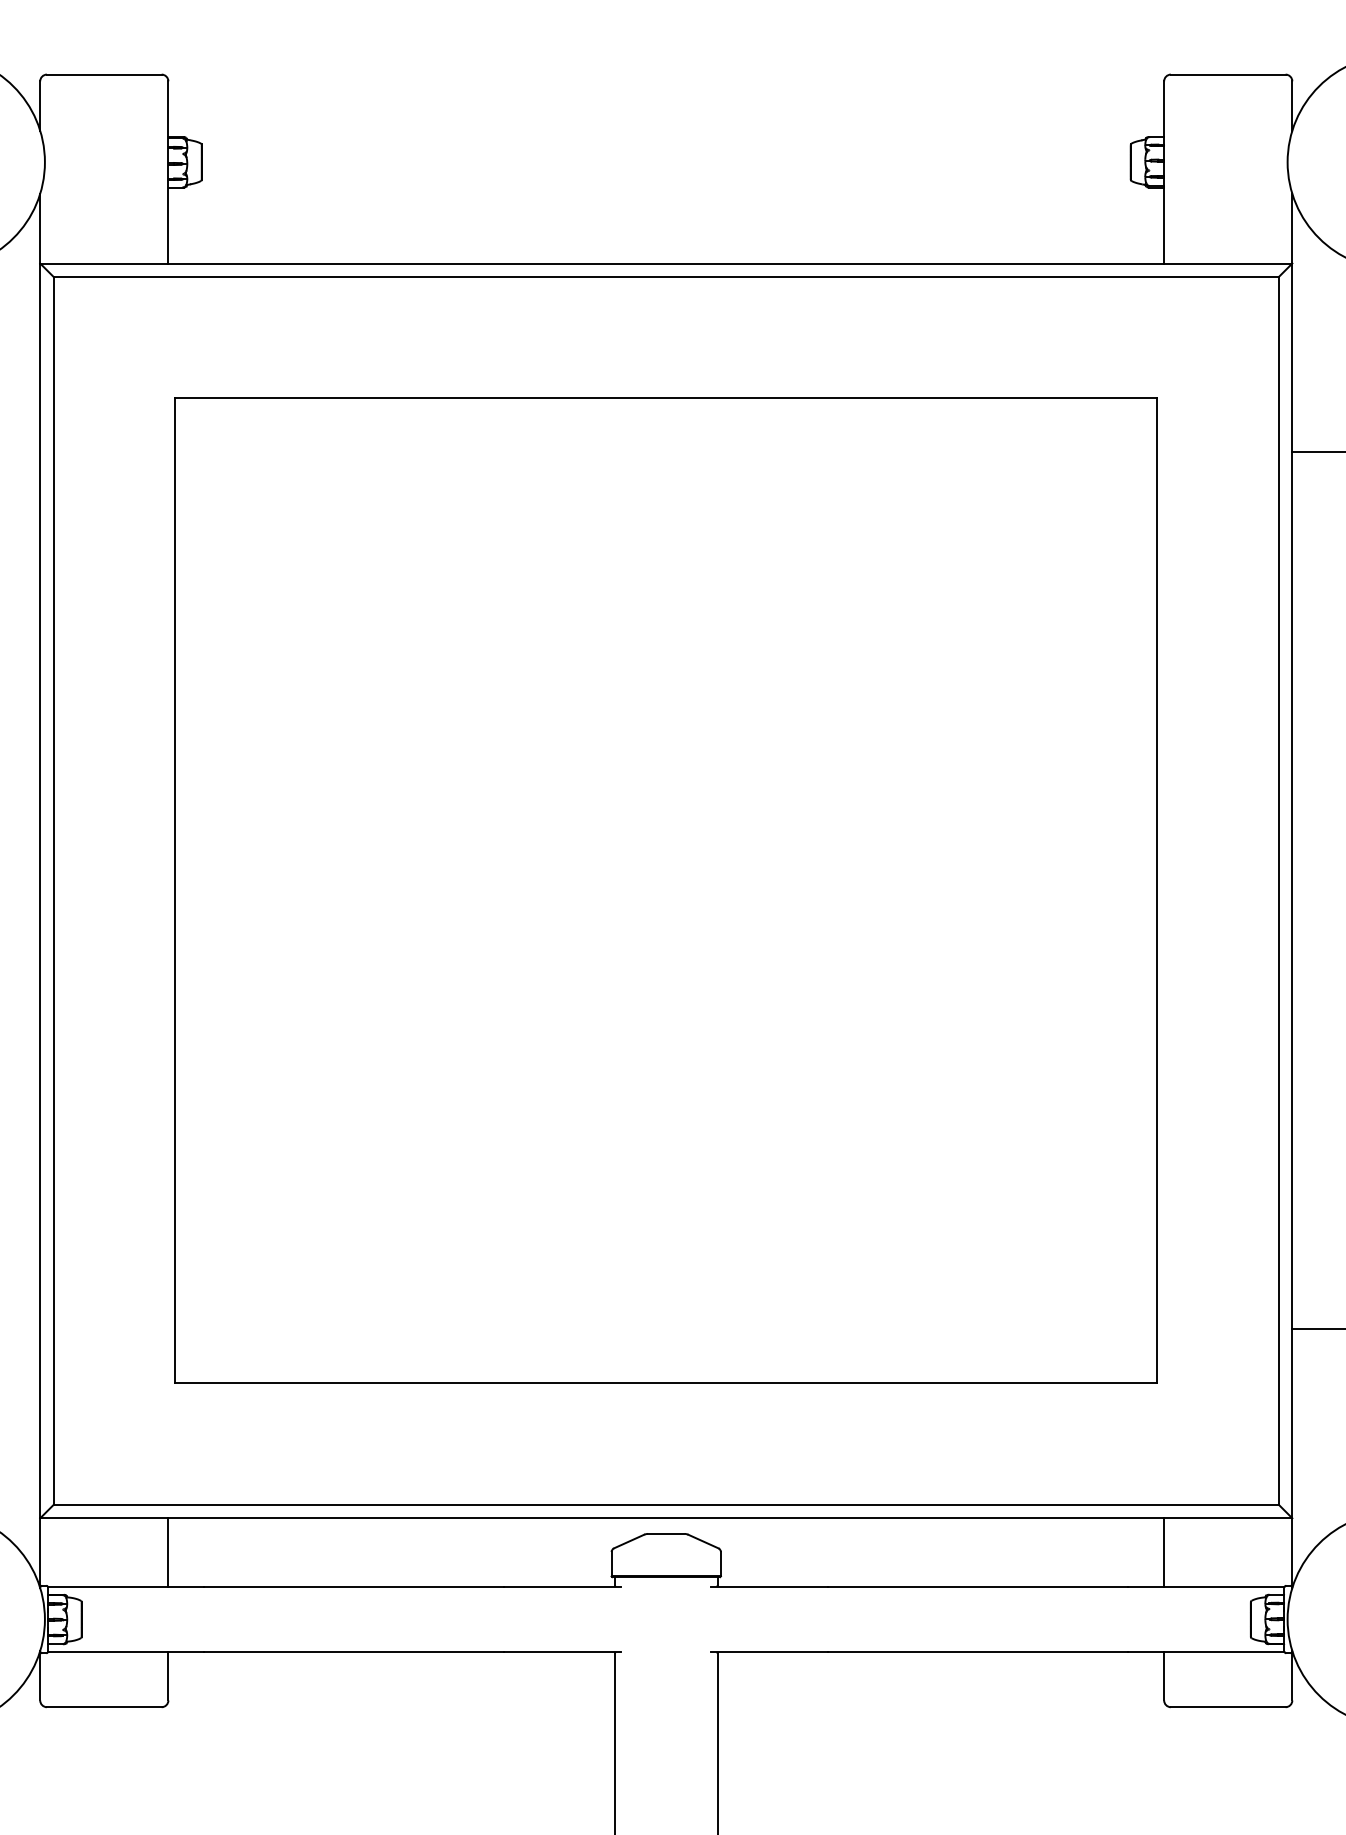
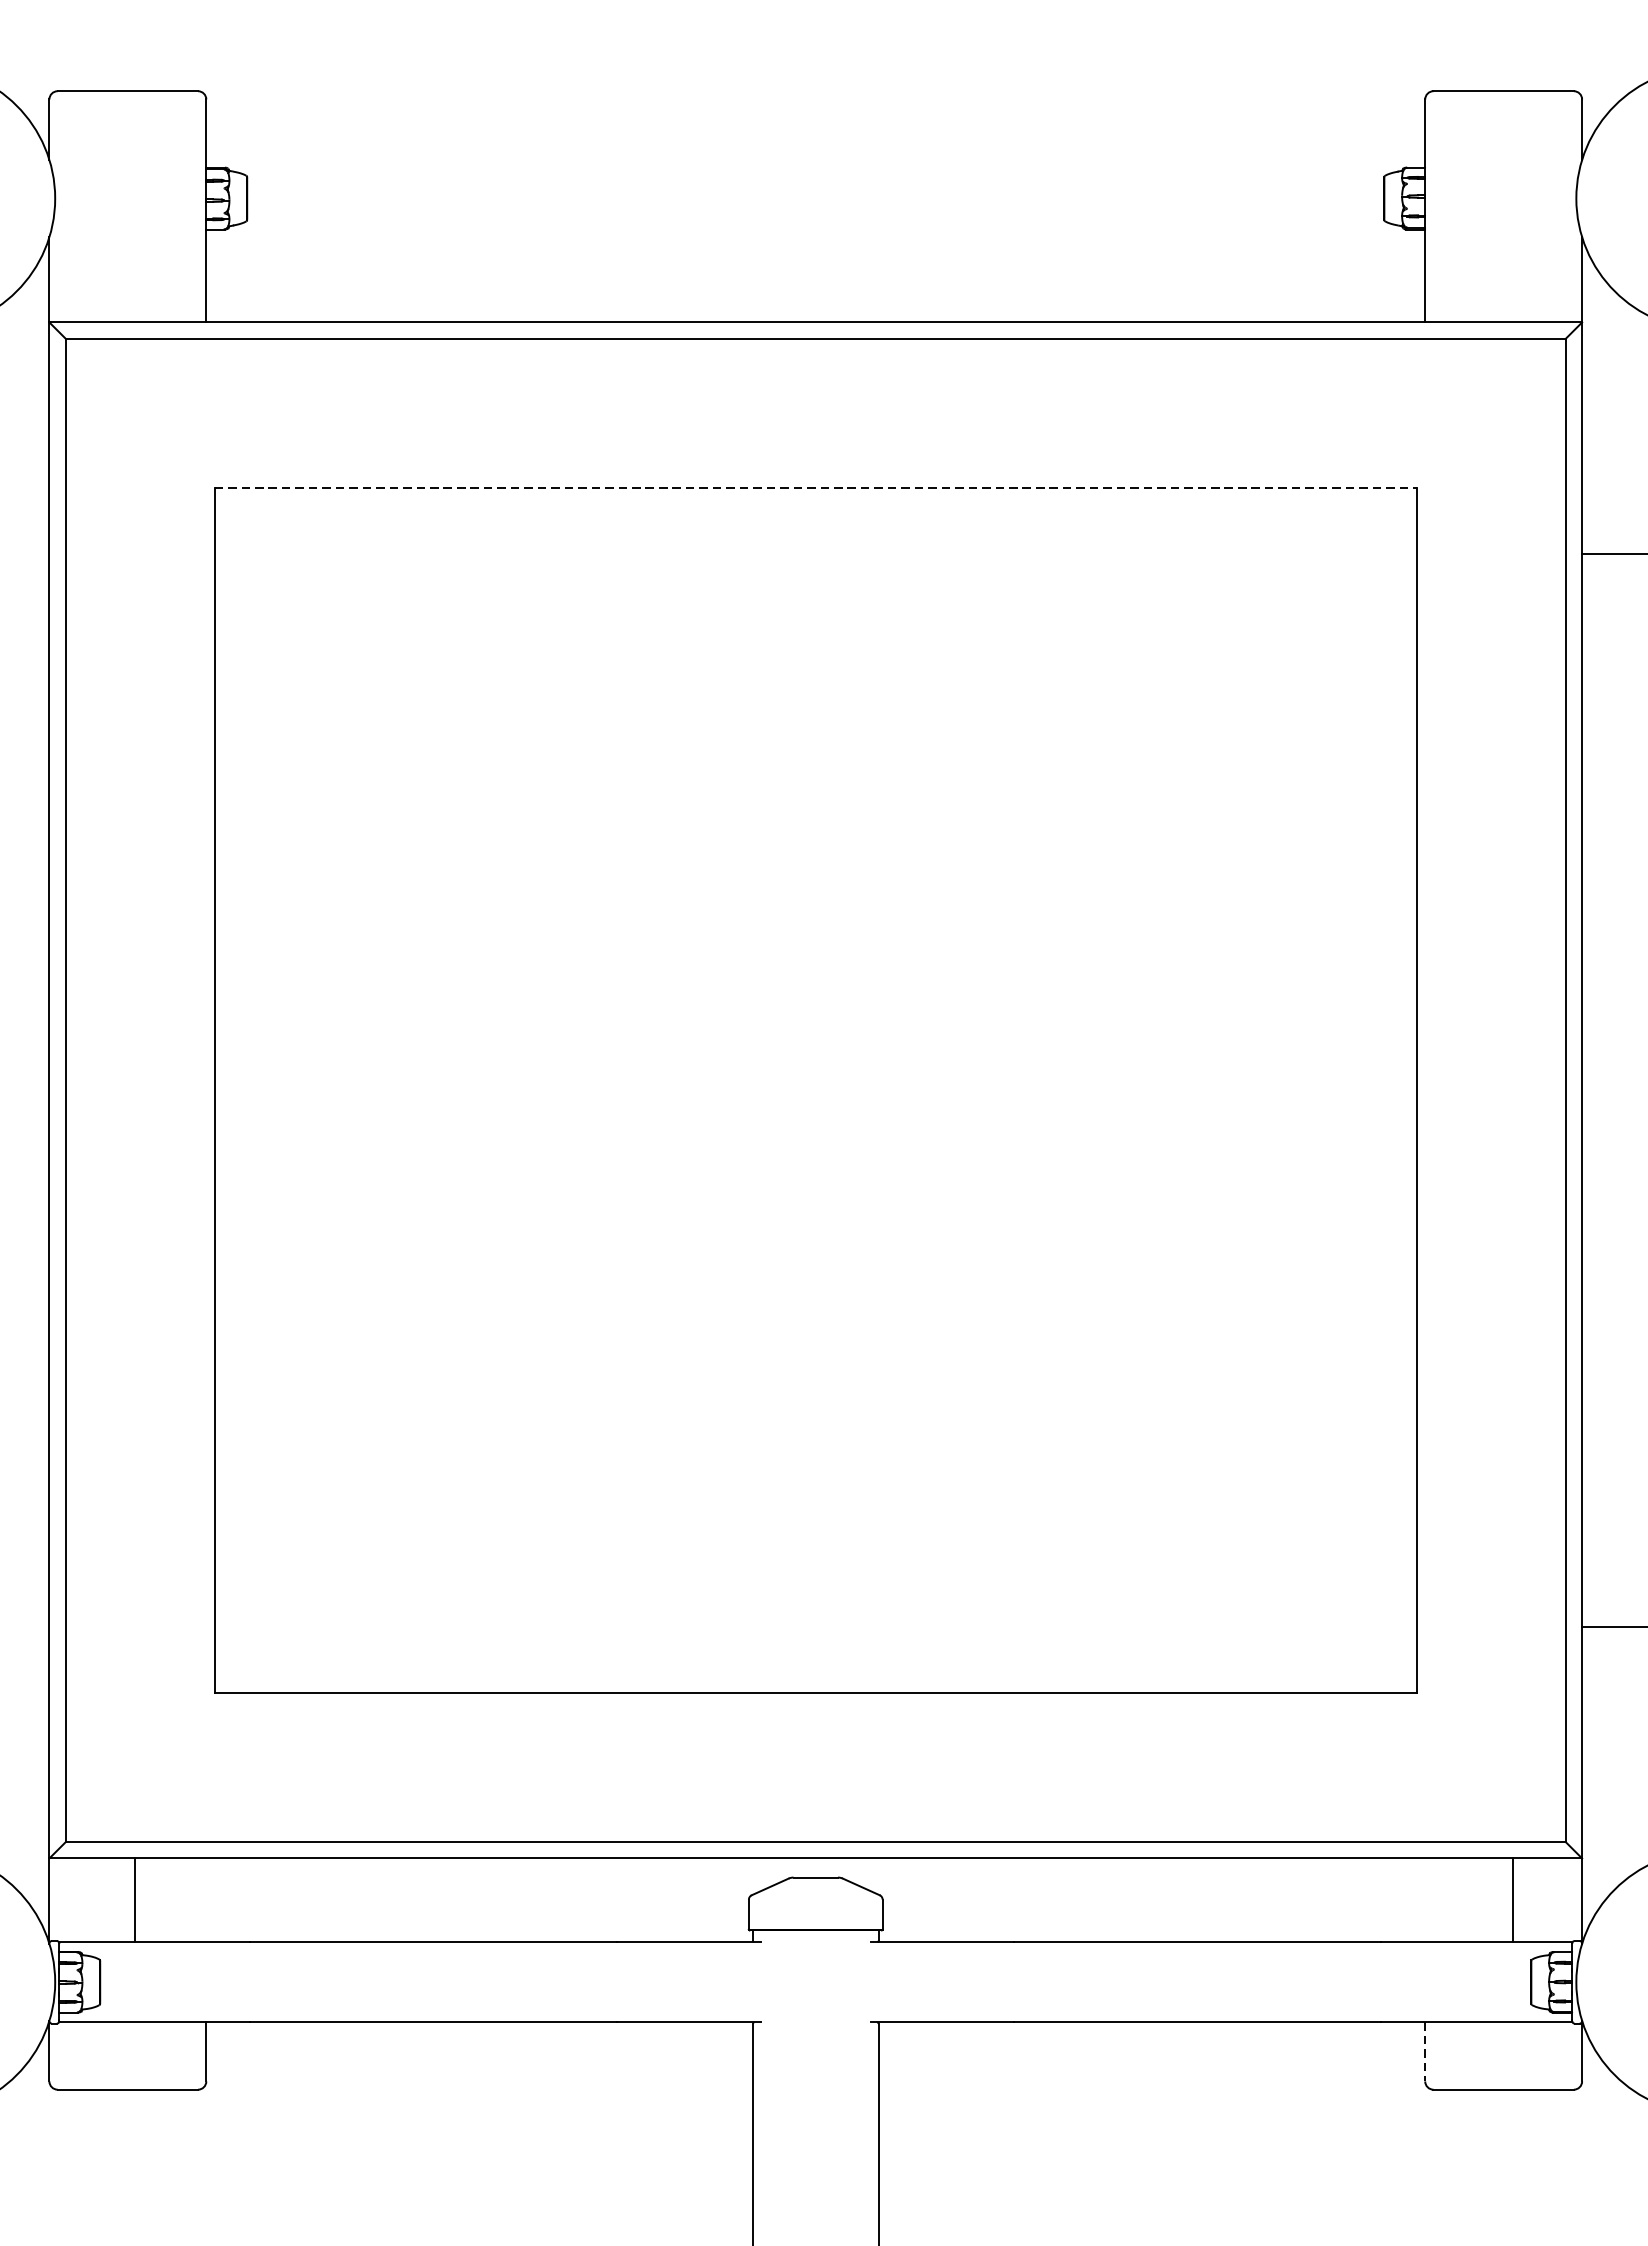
line: (666, 398) -> (816, 487), solid -> dashed
line: (168, 1552) -> (135, 1900), moved
line: (1164, 1552) -> (1513, 1900), moved
line: (1164, 1676) -> (1425, 2052), solid -> dashed

